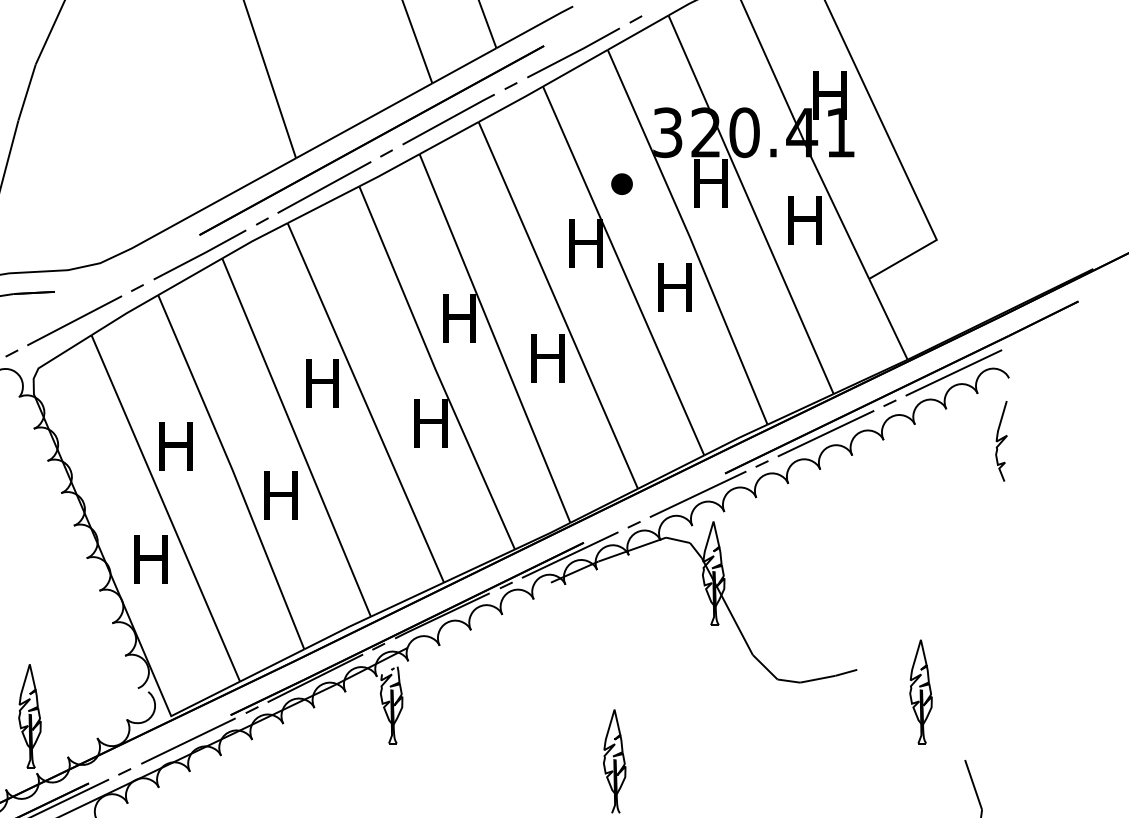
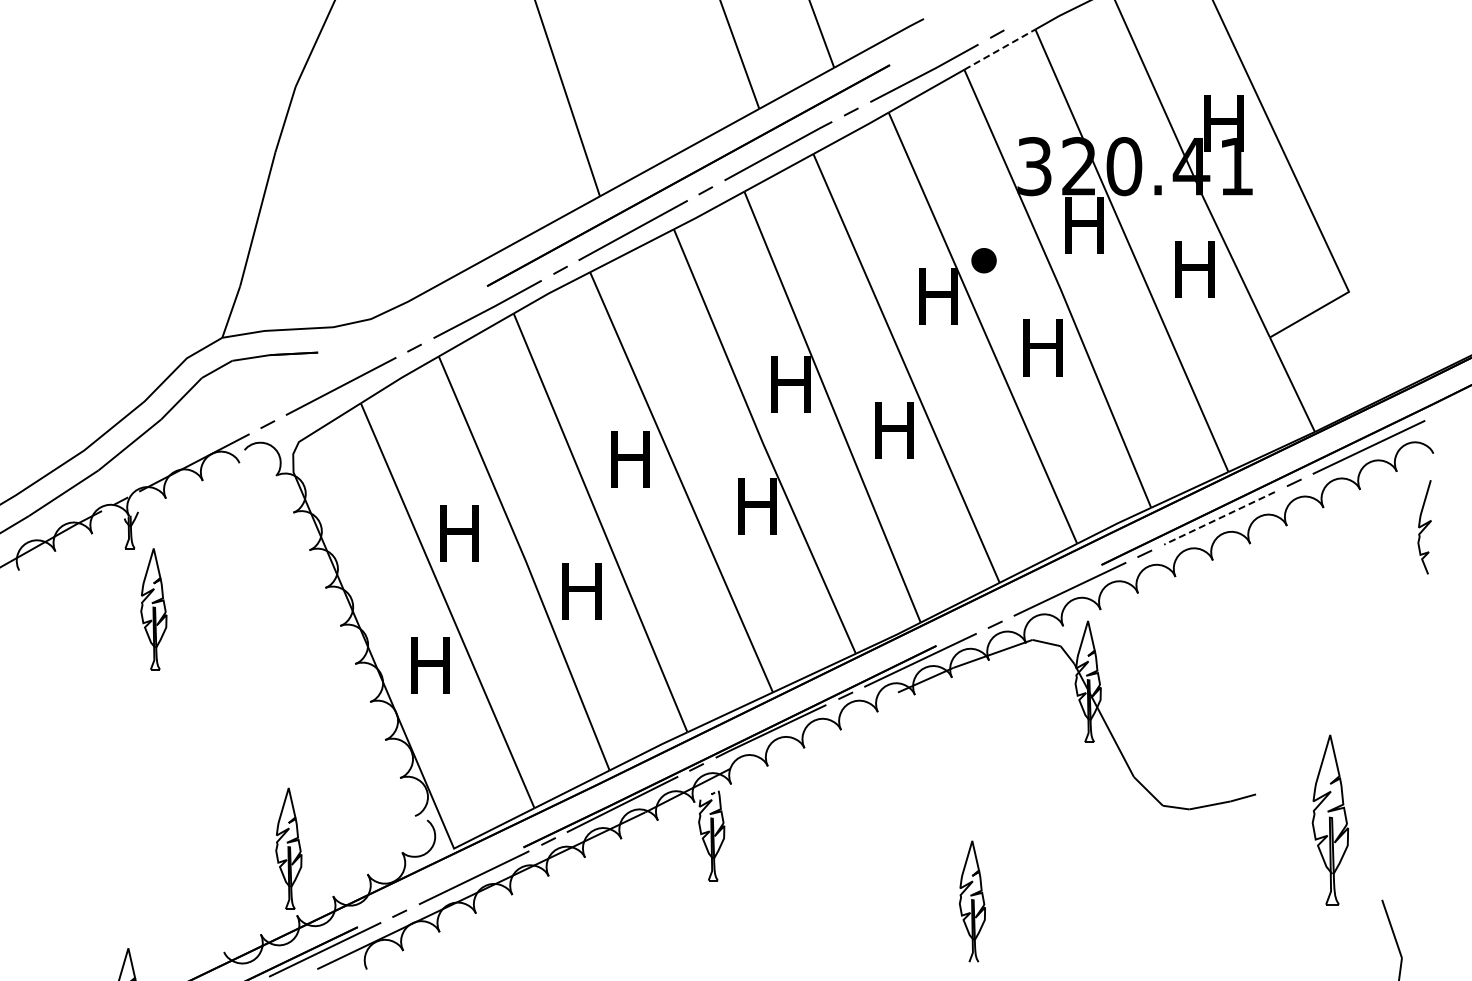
line: (637, 32) -> (999, 49), solid -> dashed
part: (621, 184) -> (983, 260), moved
line: (825, 433) -> (1219, 518), solid -> dashed
part: (920, 692) -> (1330, 820), size x1.4

